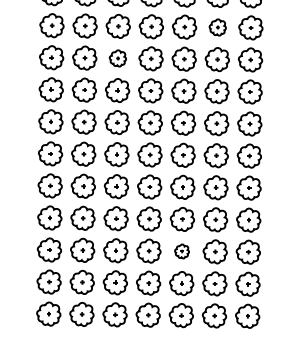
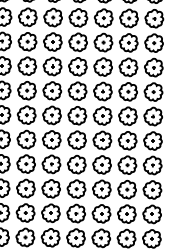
part: (217, 27) -> (128, 18), size x1.43
part: (117, 58) -> (52, 42), size x1.43
part: (181, 251) -> (101, 189), size x1.67

